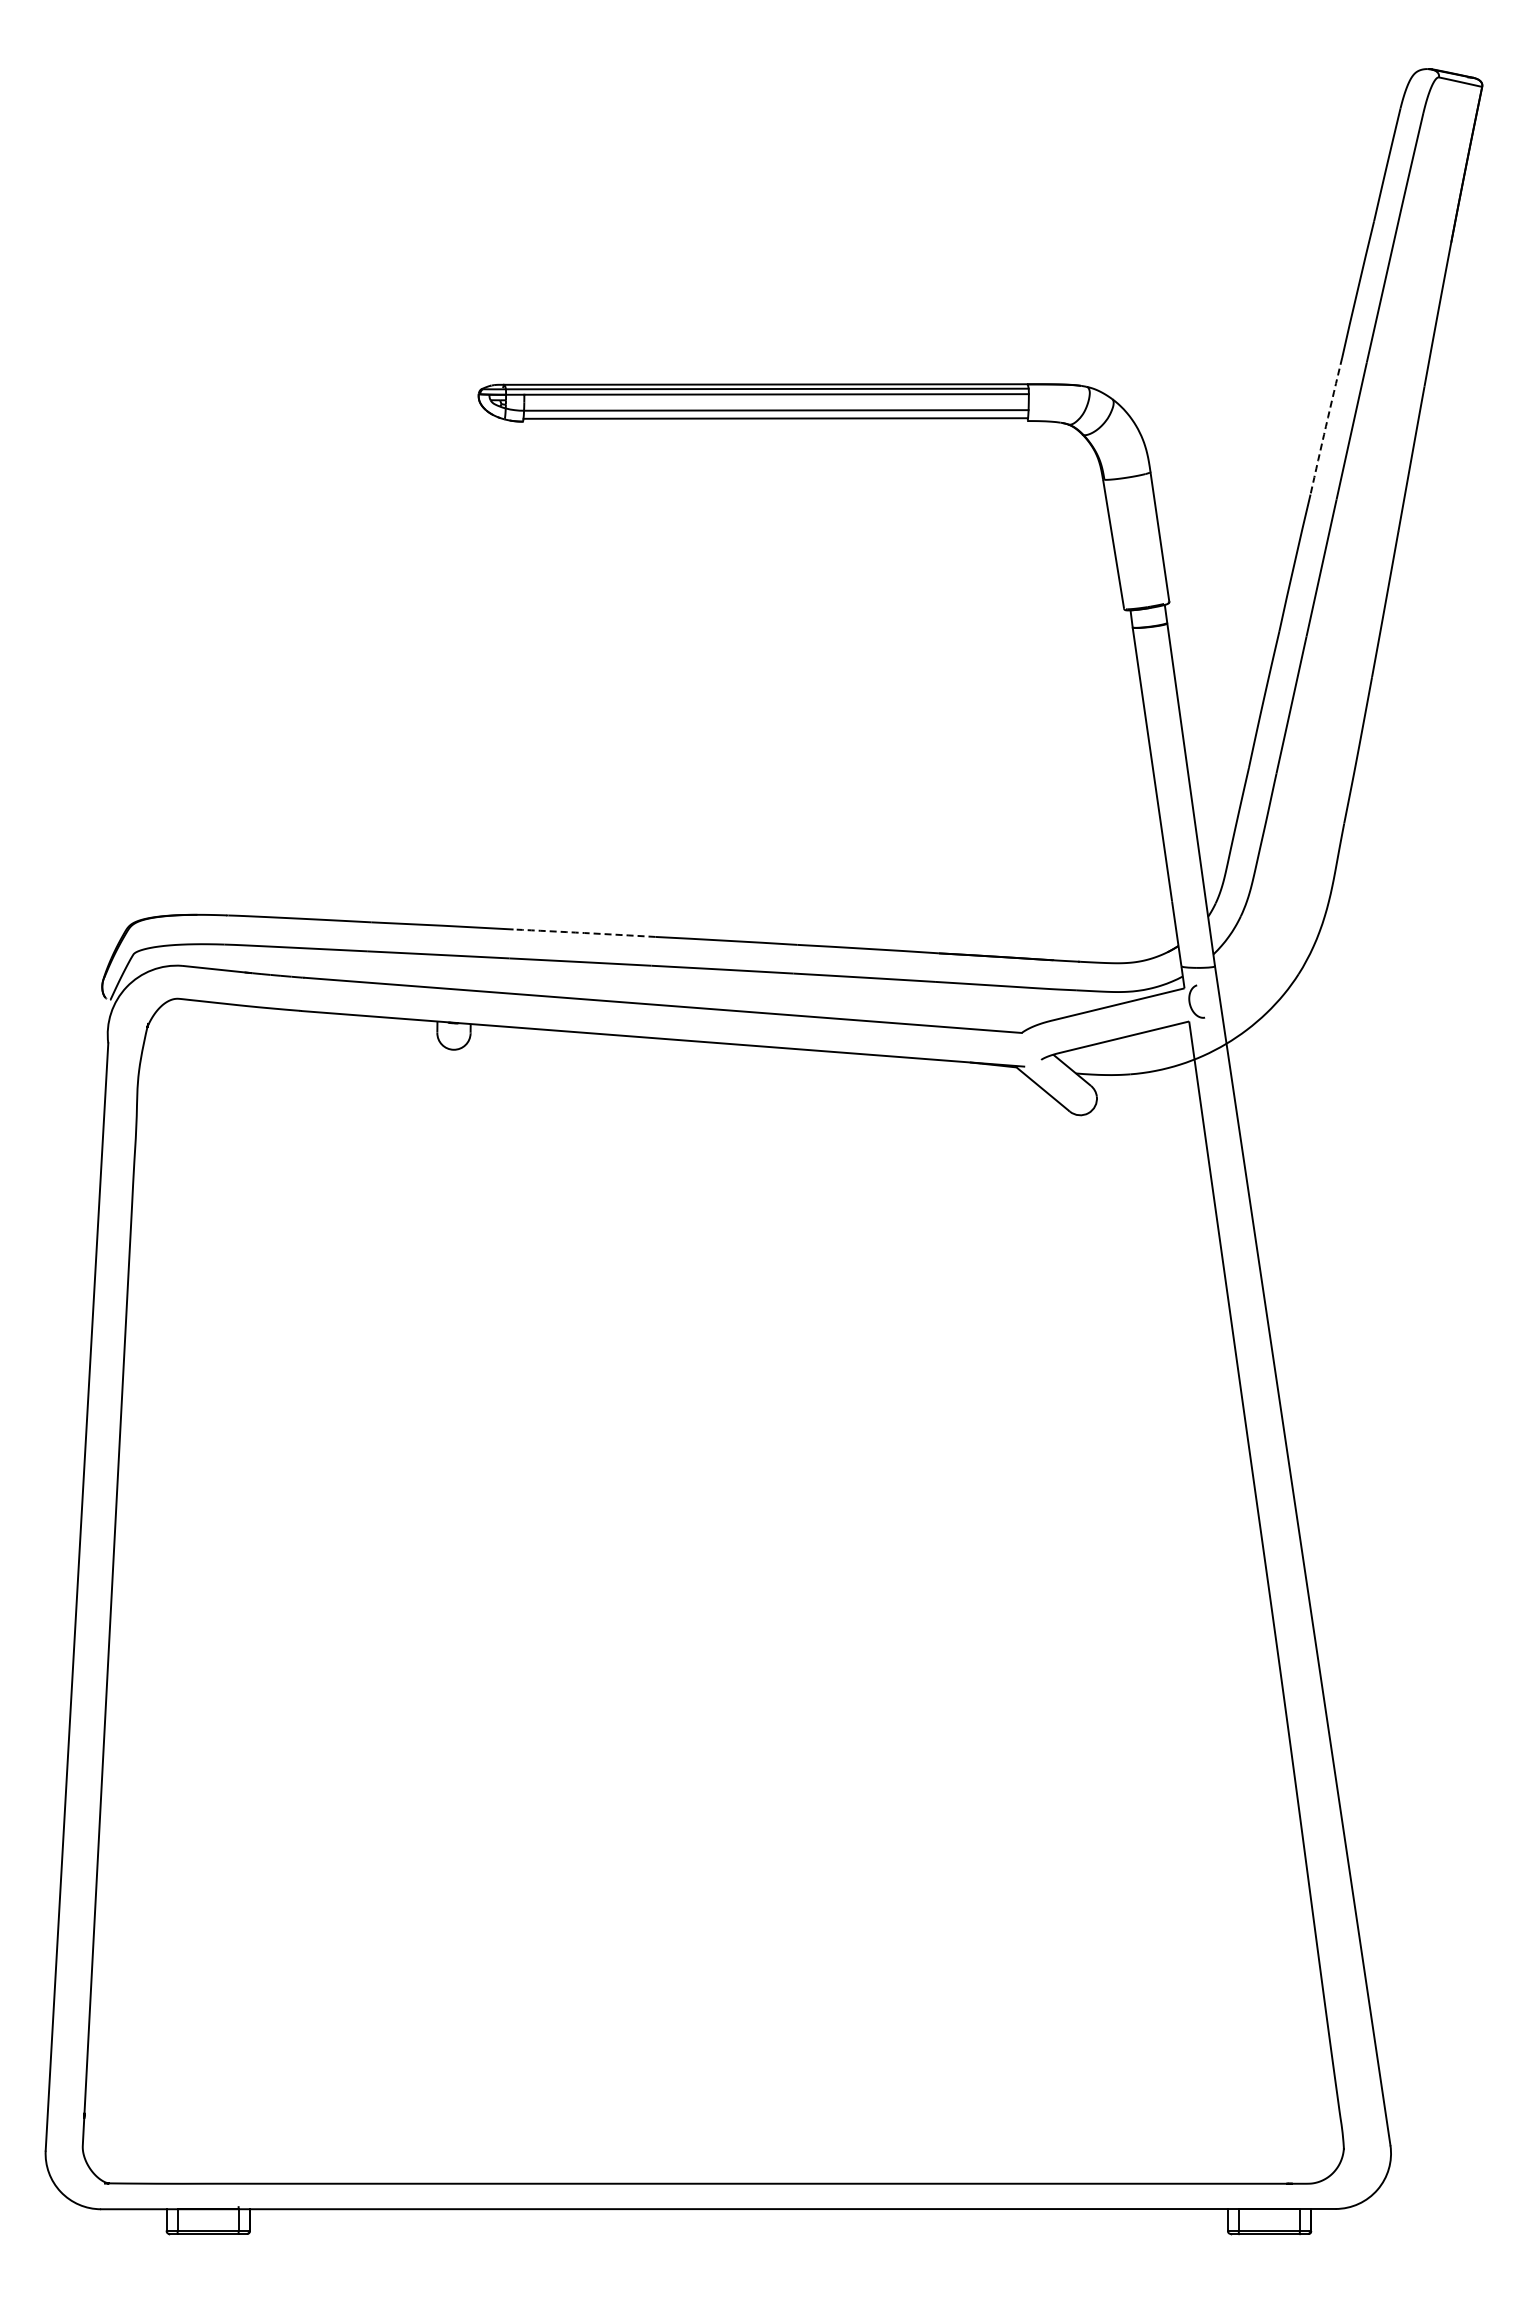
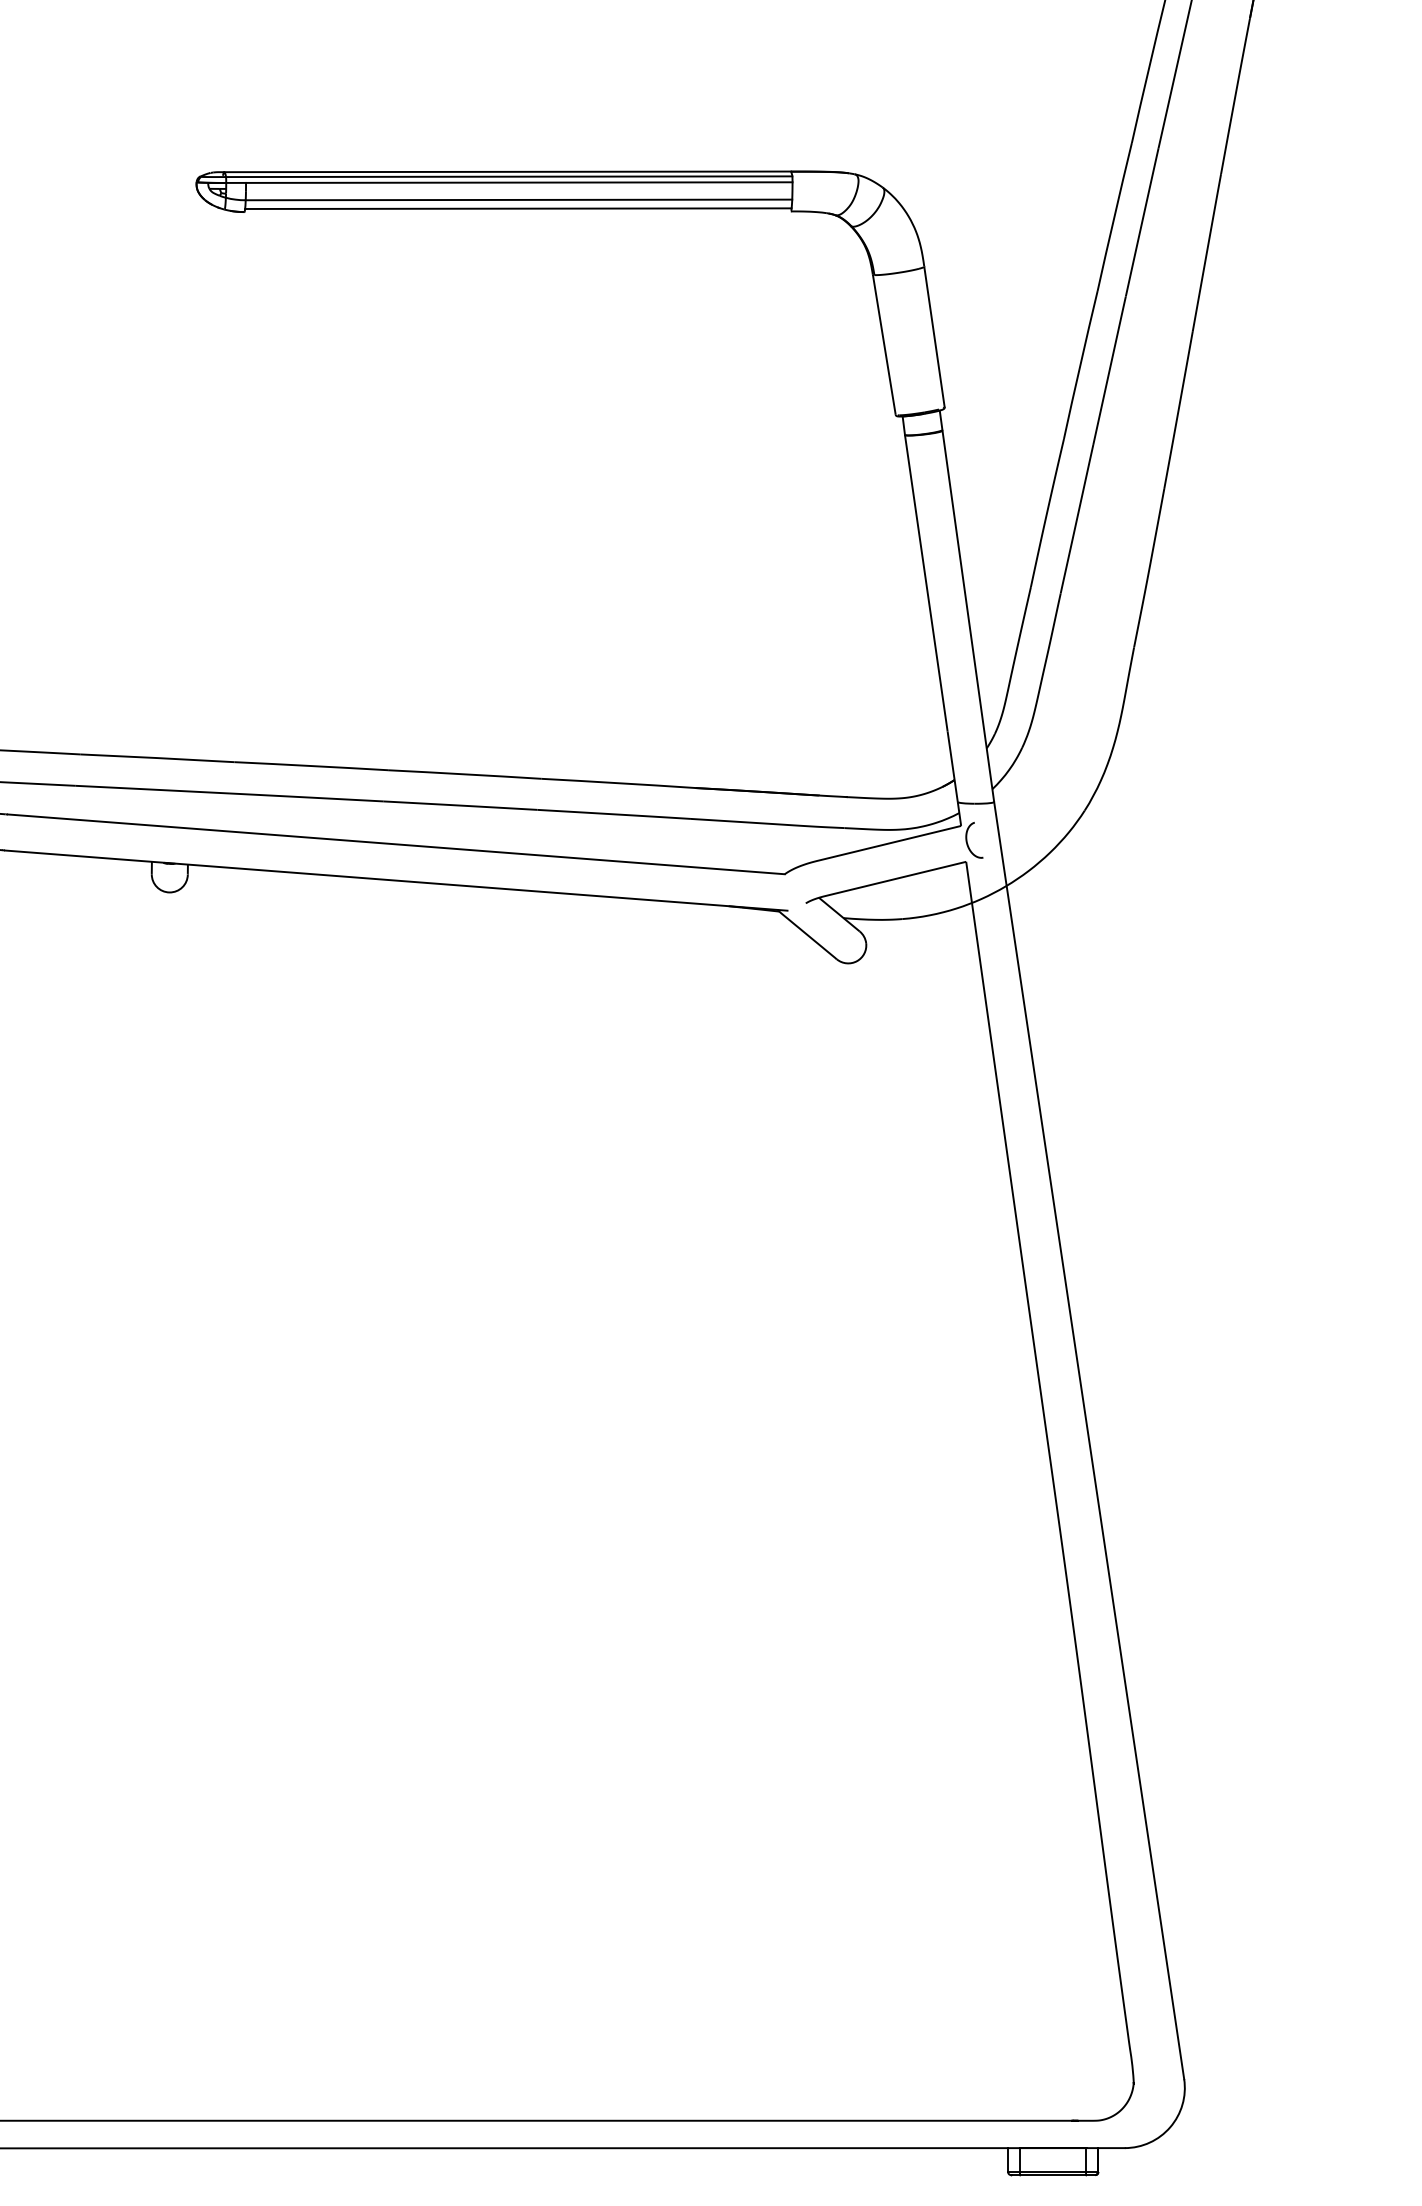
arc: (1326, 426) -> (1114, 217), dashed -> solid
arc: (584, 933) -> (311, 766), dashed -> solid

